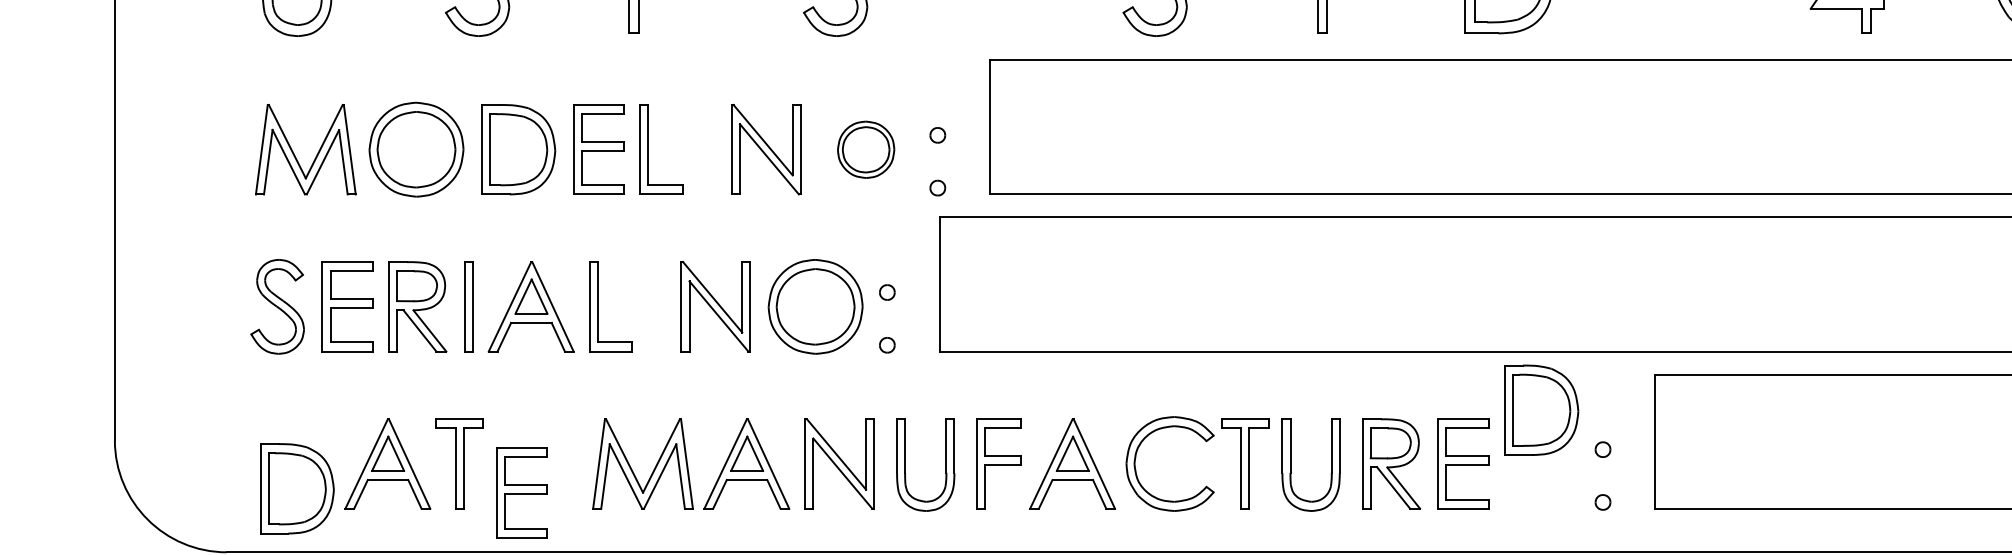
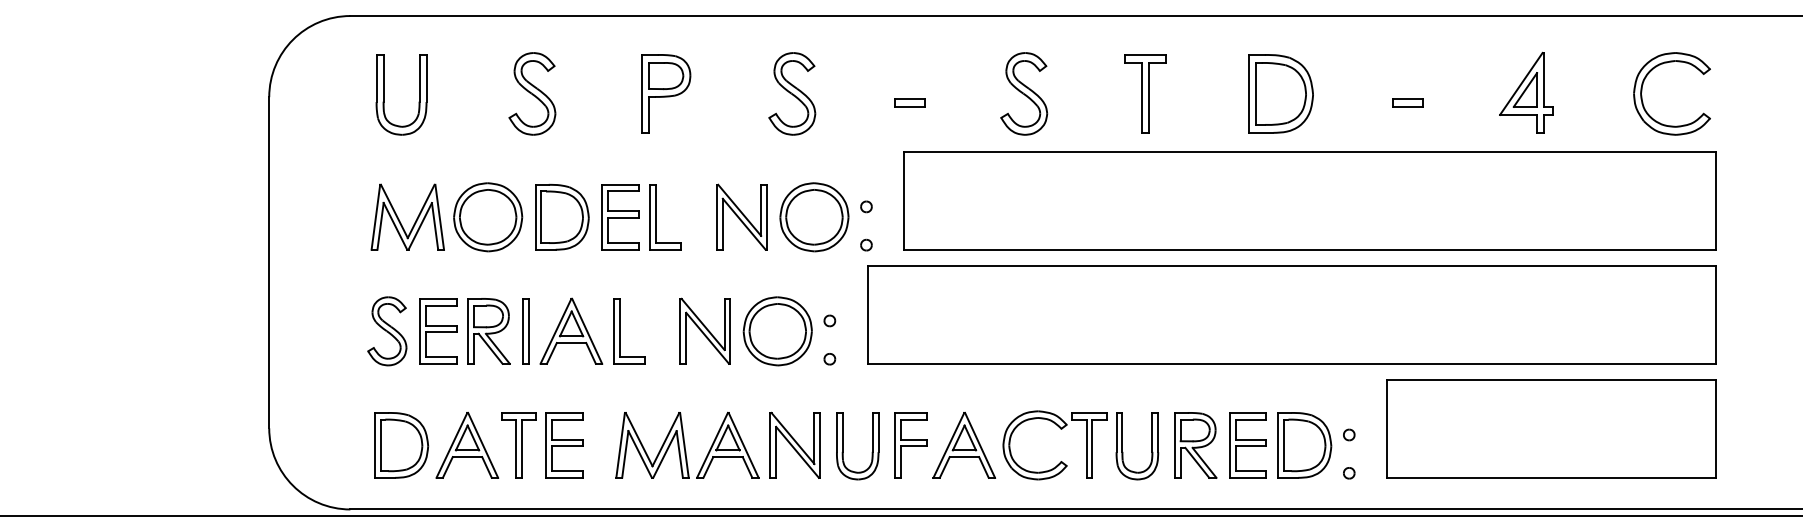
part: (866, 149) -> (814, 217), size x1.67
part: (1541, 410) -> (1304, 445), moved
part: (297, 488) -> (401, 445), moved
part: (521, 493) -> (564, 445), moved

